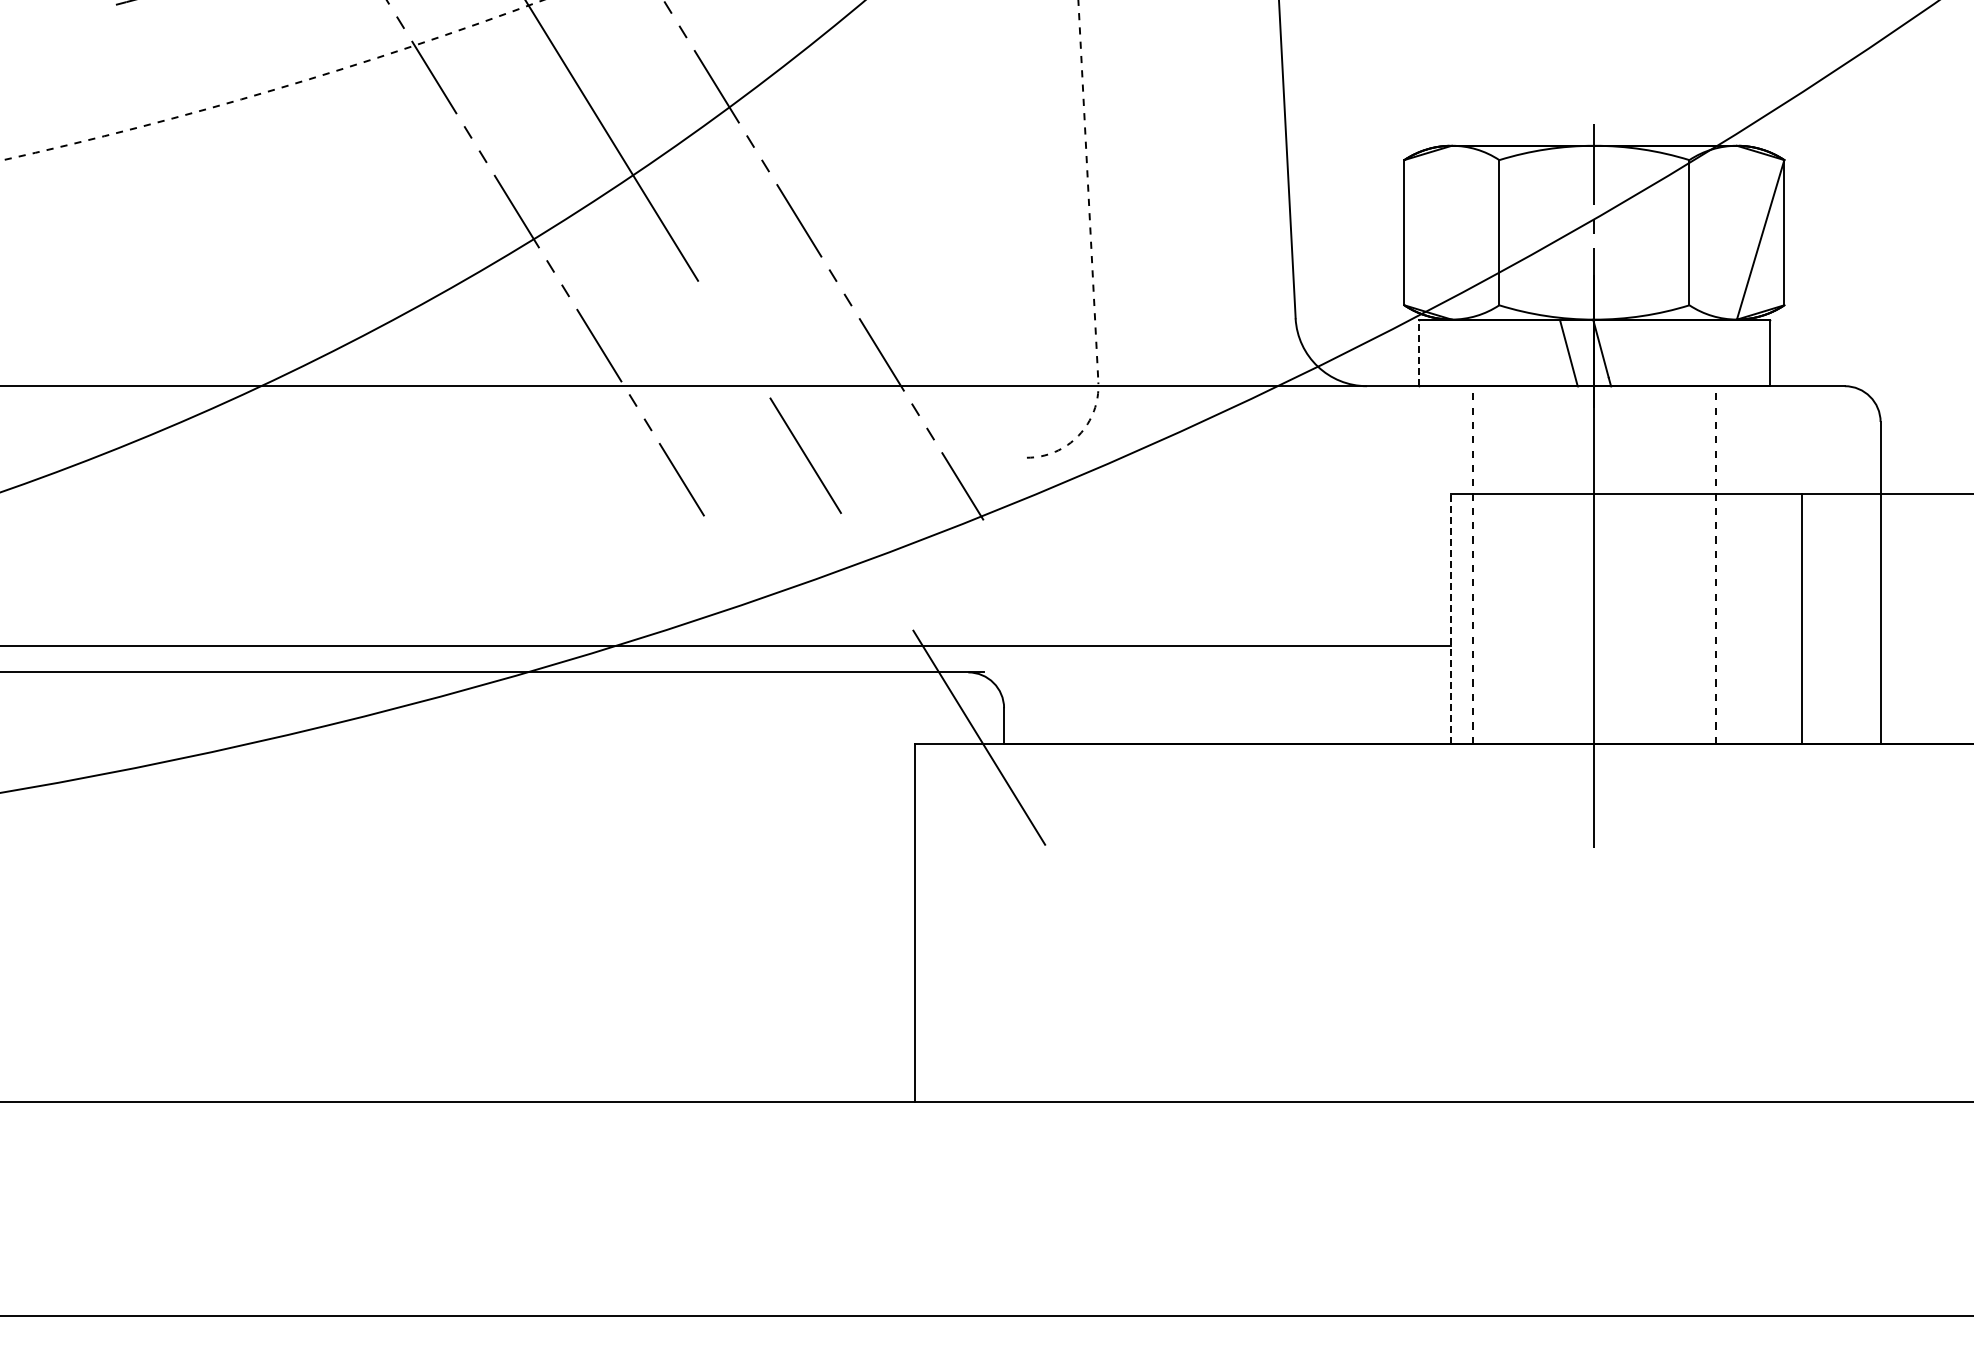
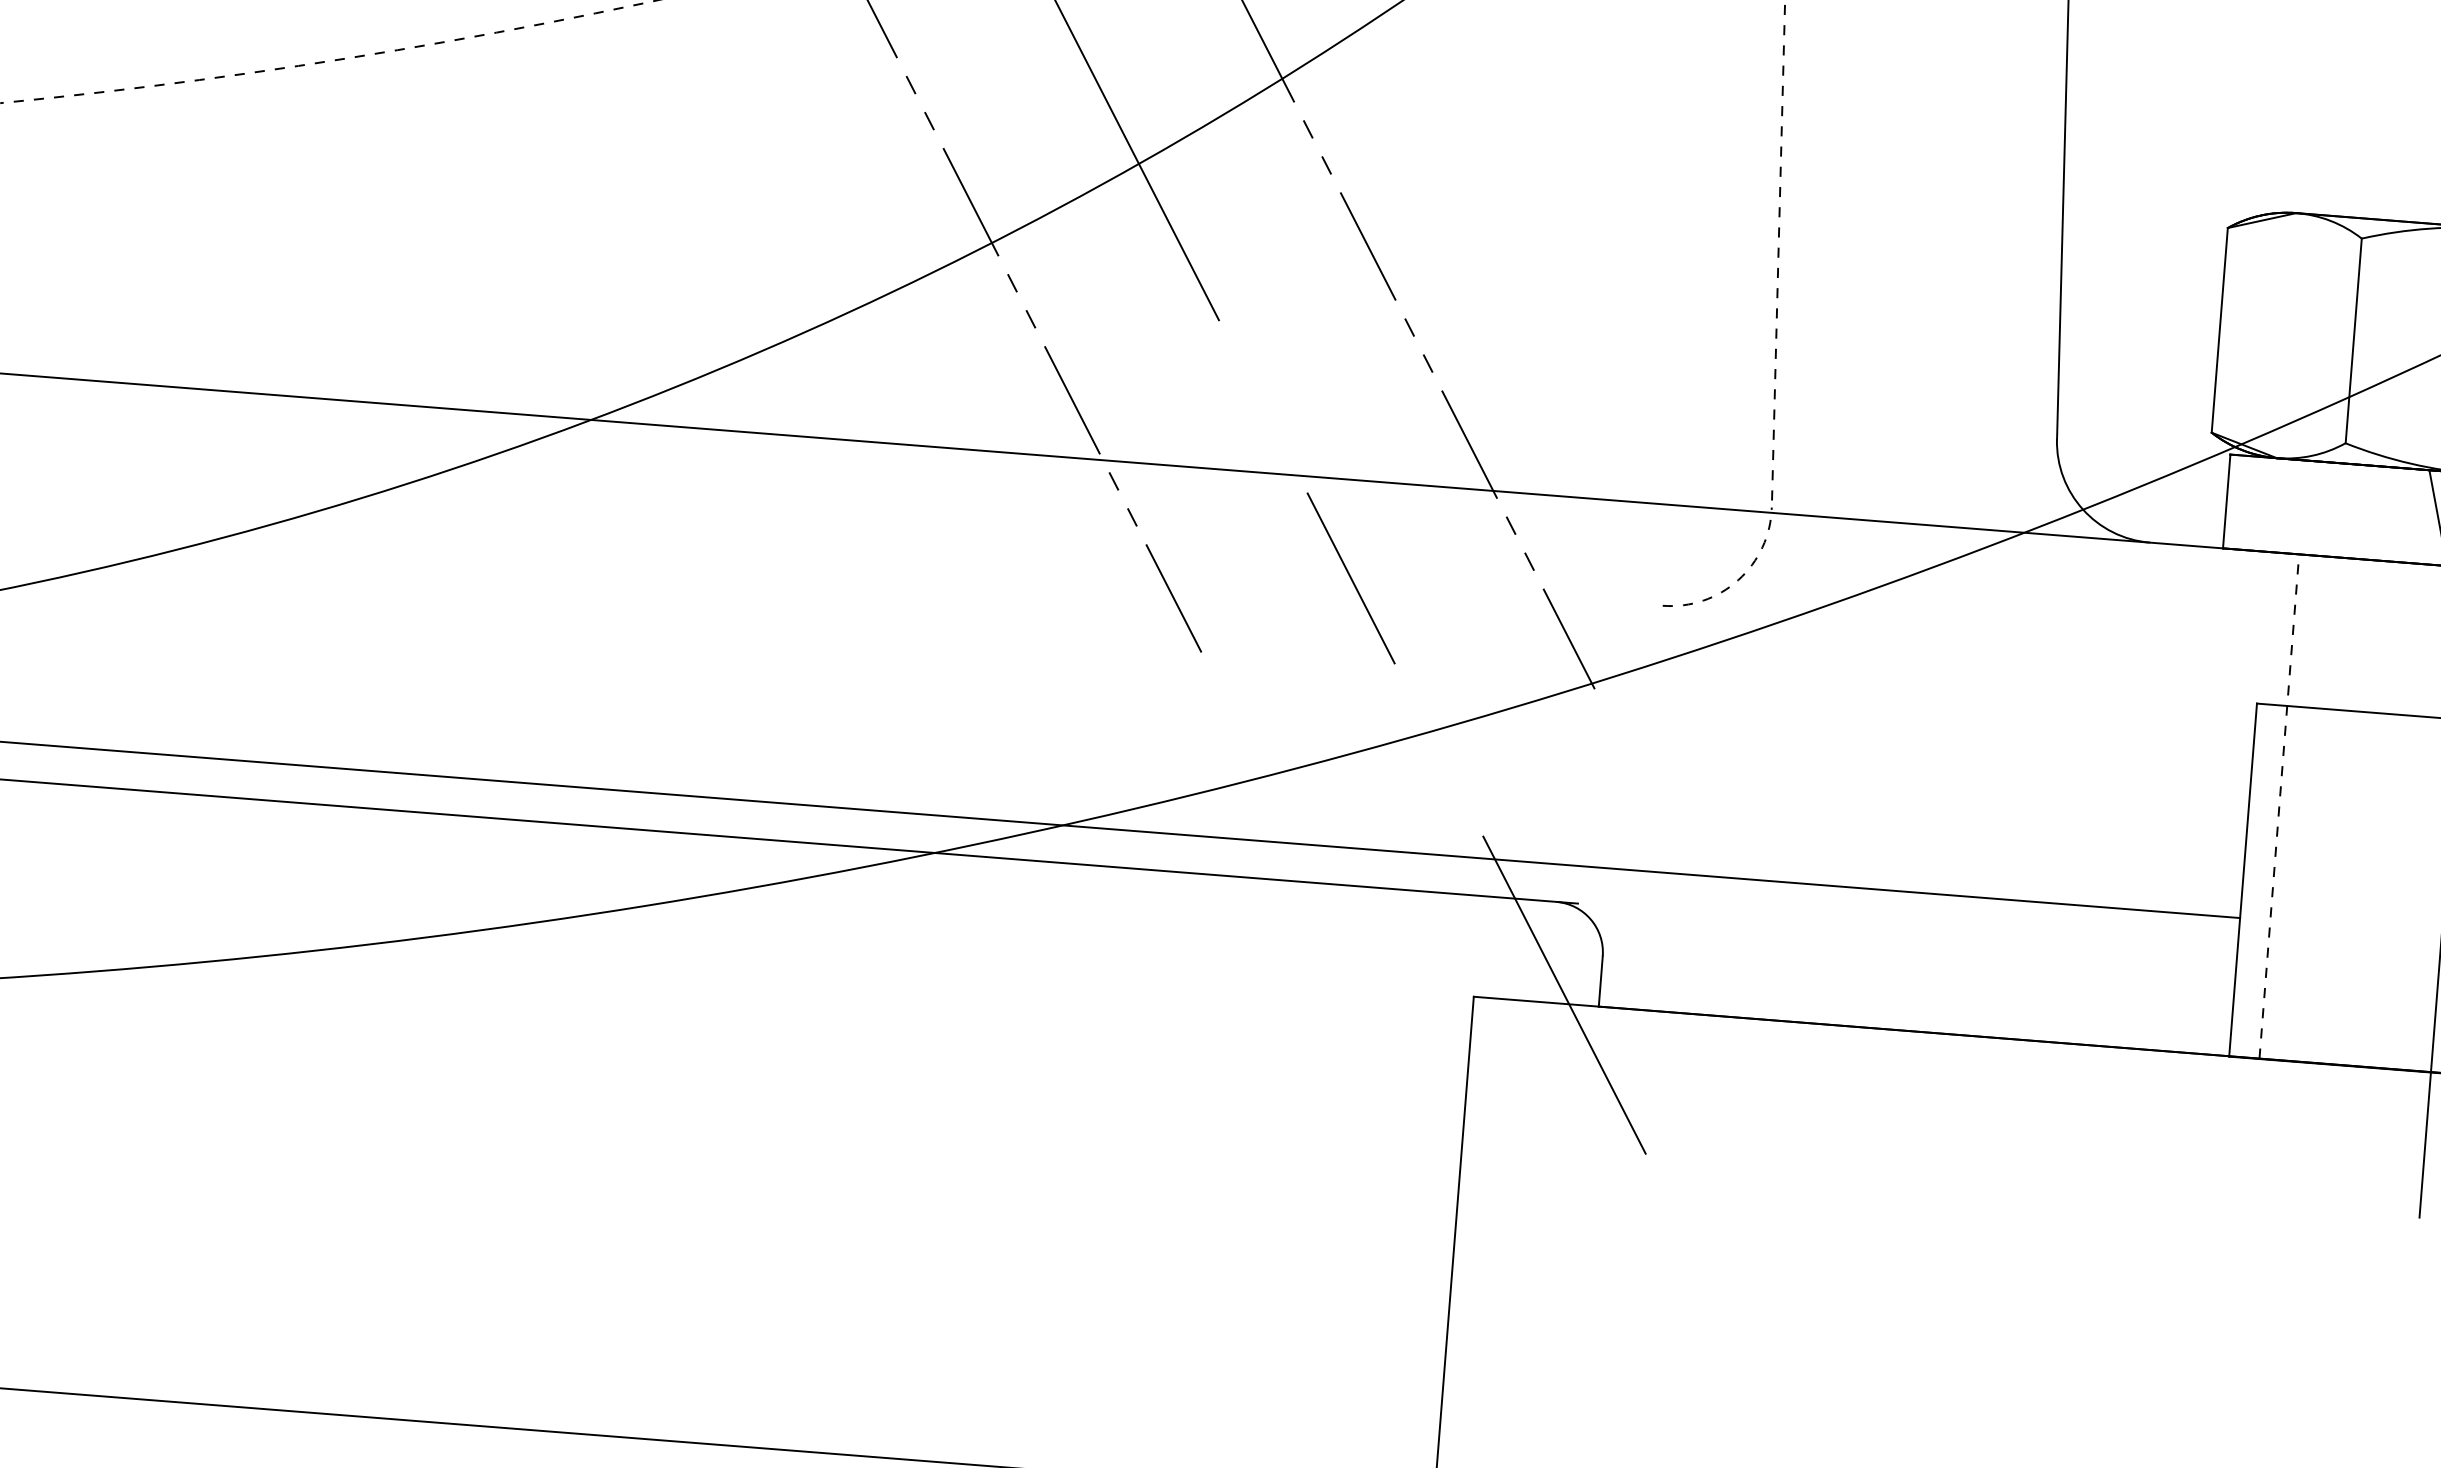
line: (1418, 352) -> (2226, 500), dashed -> solid
line: (1451, 618) -> (2243, 879), dashed -> solid

